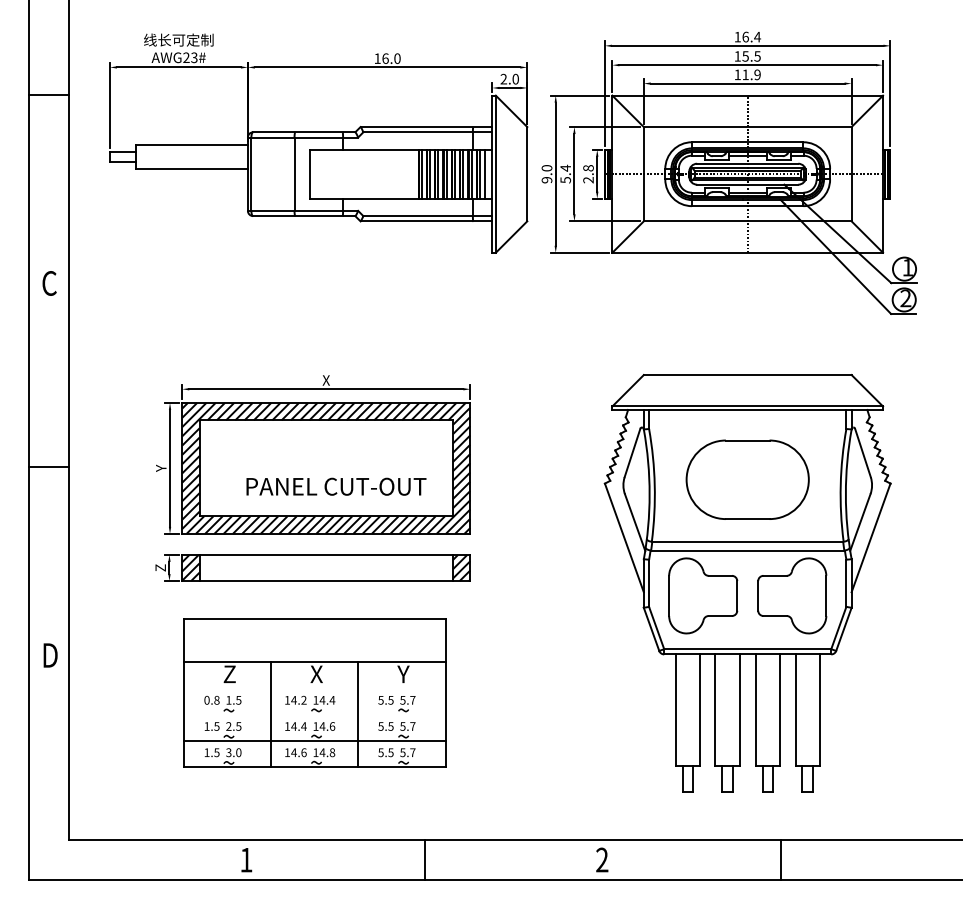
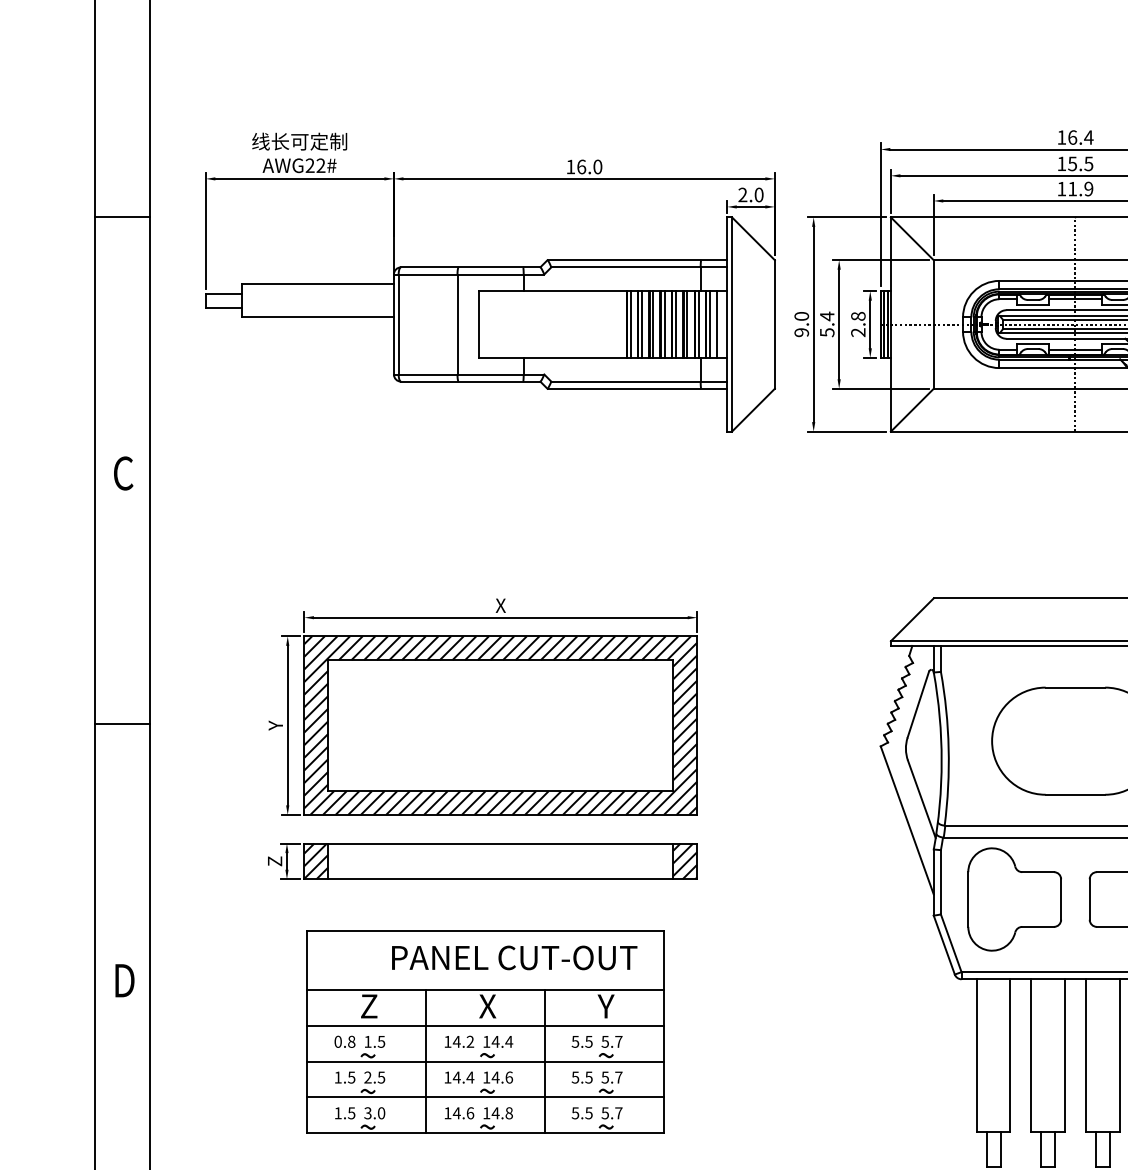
text: (194, 58) -> (321, 166), AWG23# -> AWG22#
text: (336, 486) -> (514, 957), moved
line: (314, 688) -> (484, 1025), added
line: (314, 714) -> (484, 1061), added

